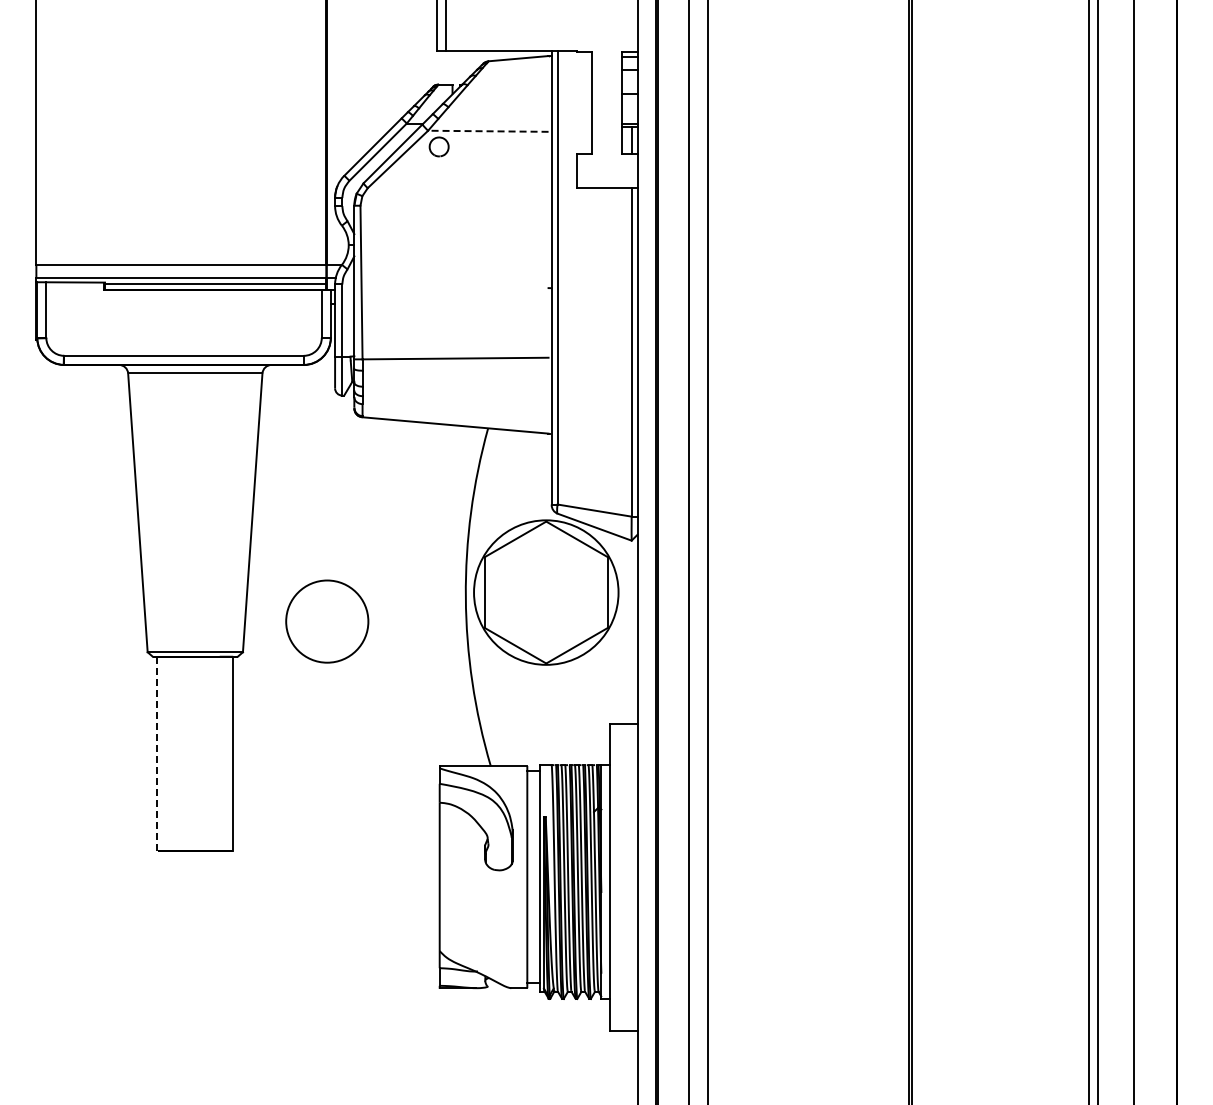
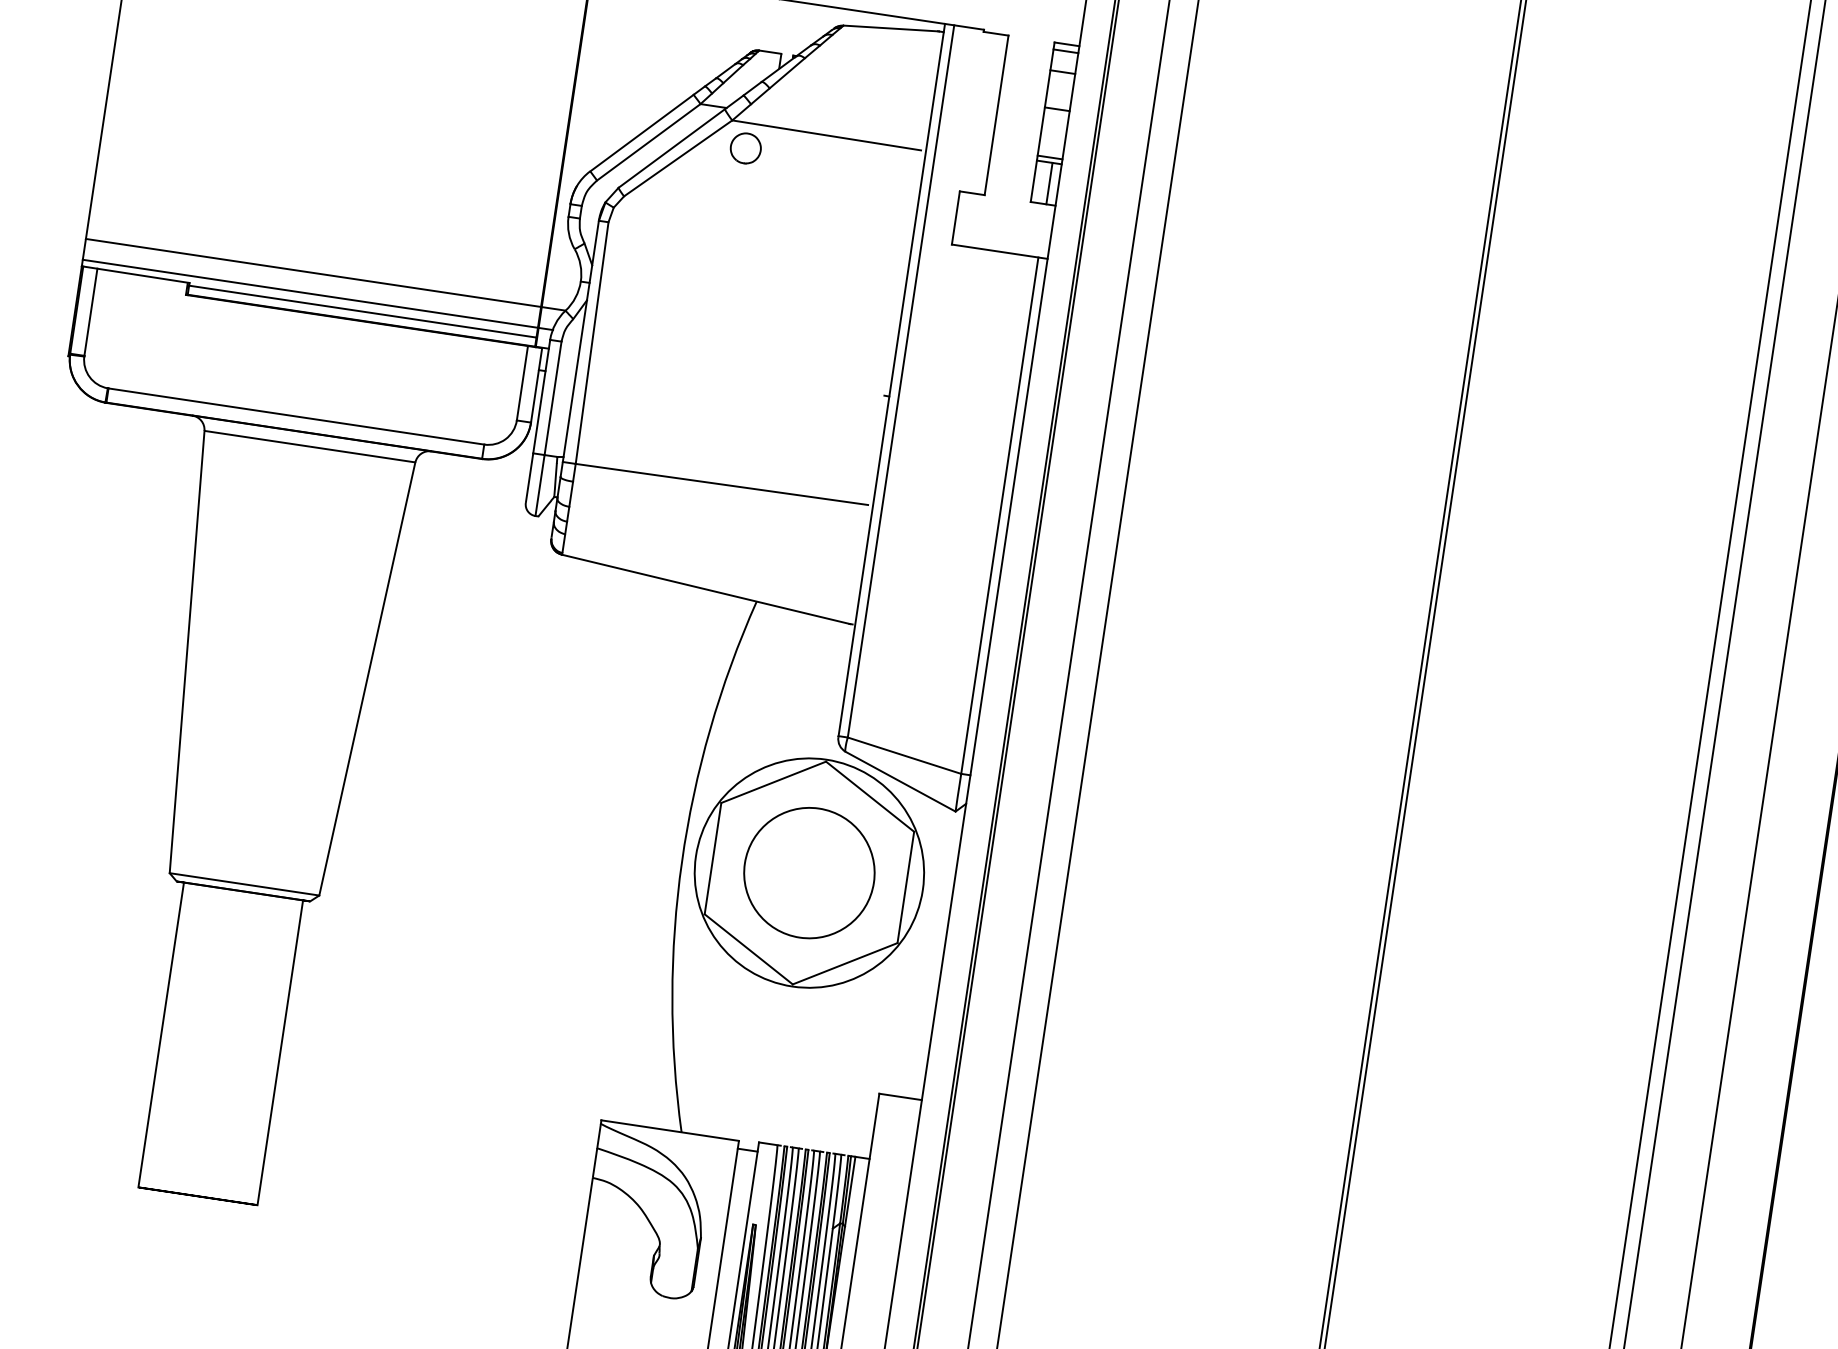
line: (487, 131) -> (825, 135), dashed -> solid
circle: (327, 621) -> (809, 872), moved
line: (157, 754) -> (161, 1036), dashed -> solid

